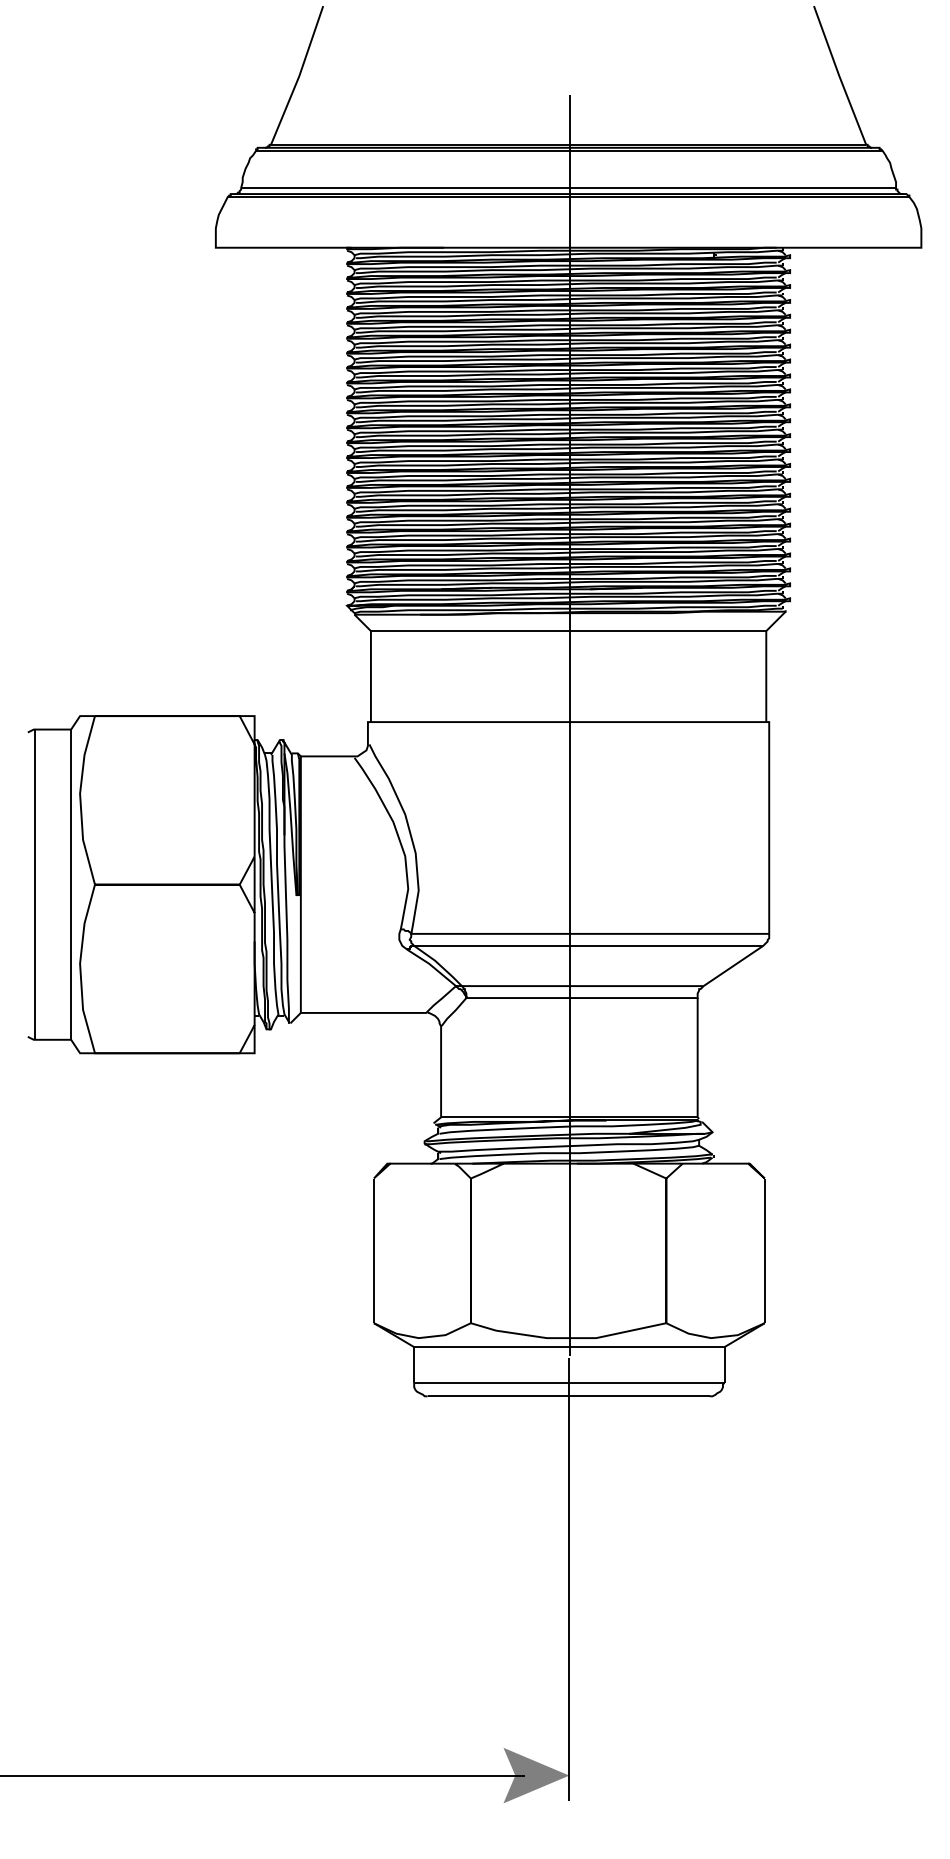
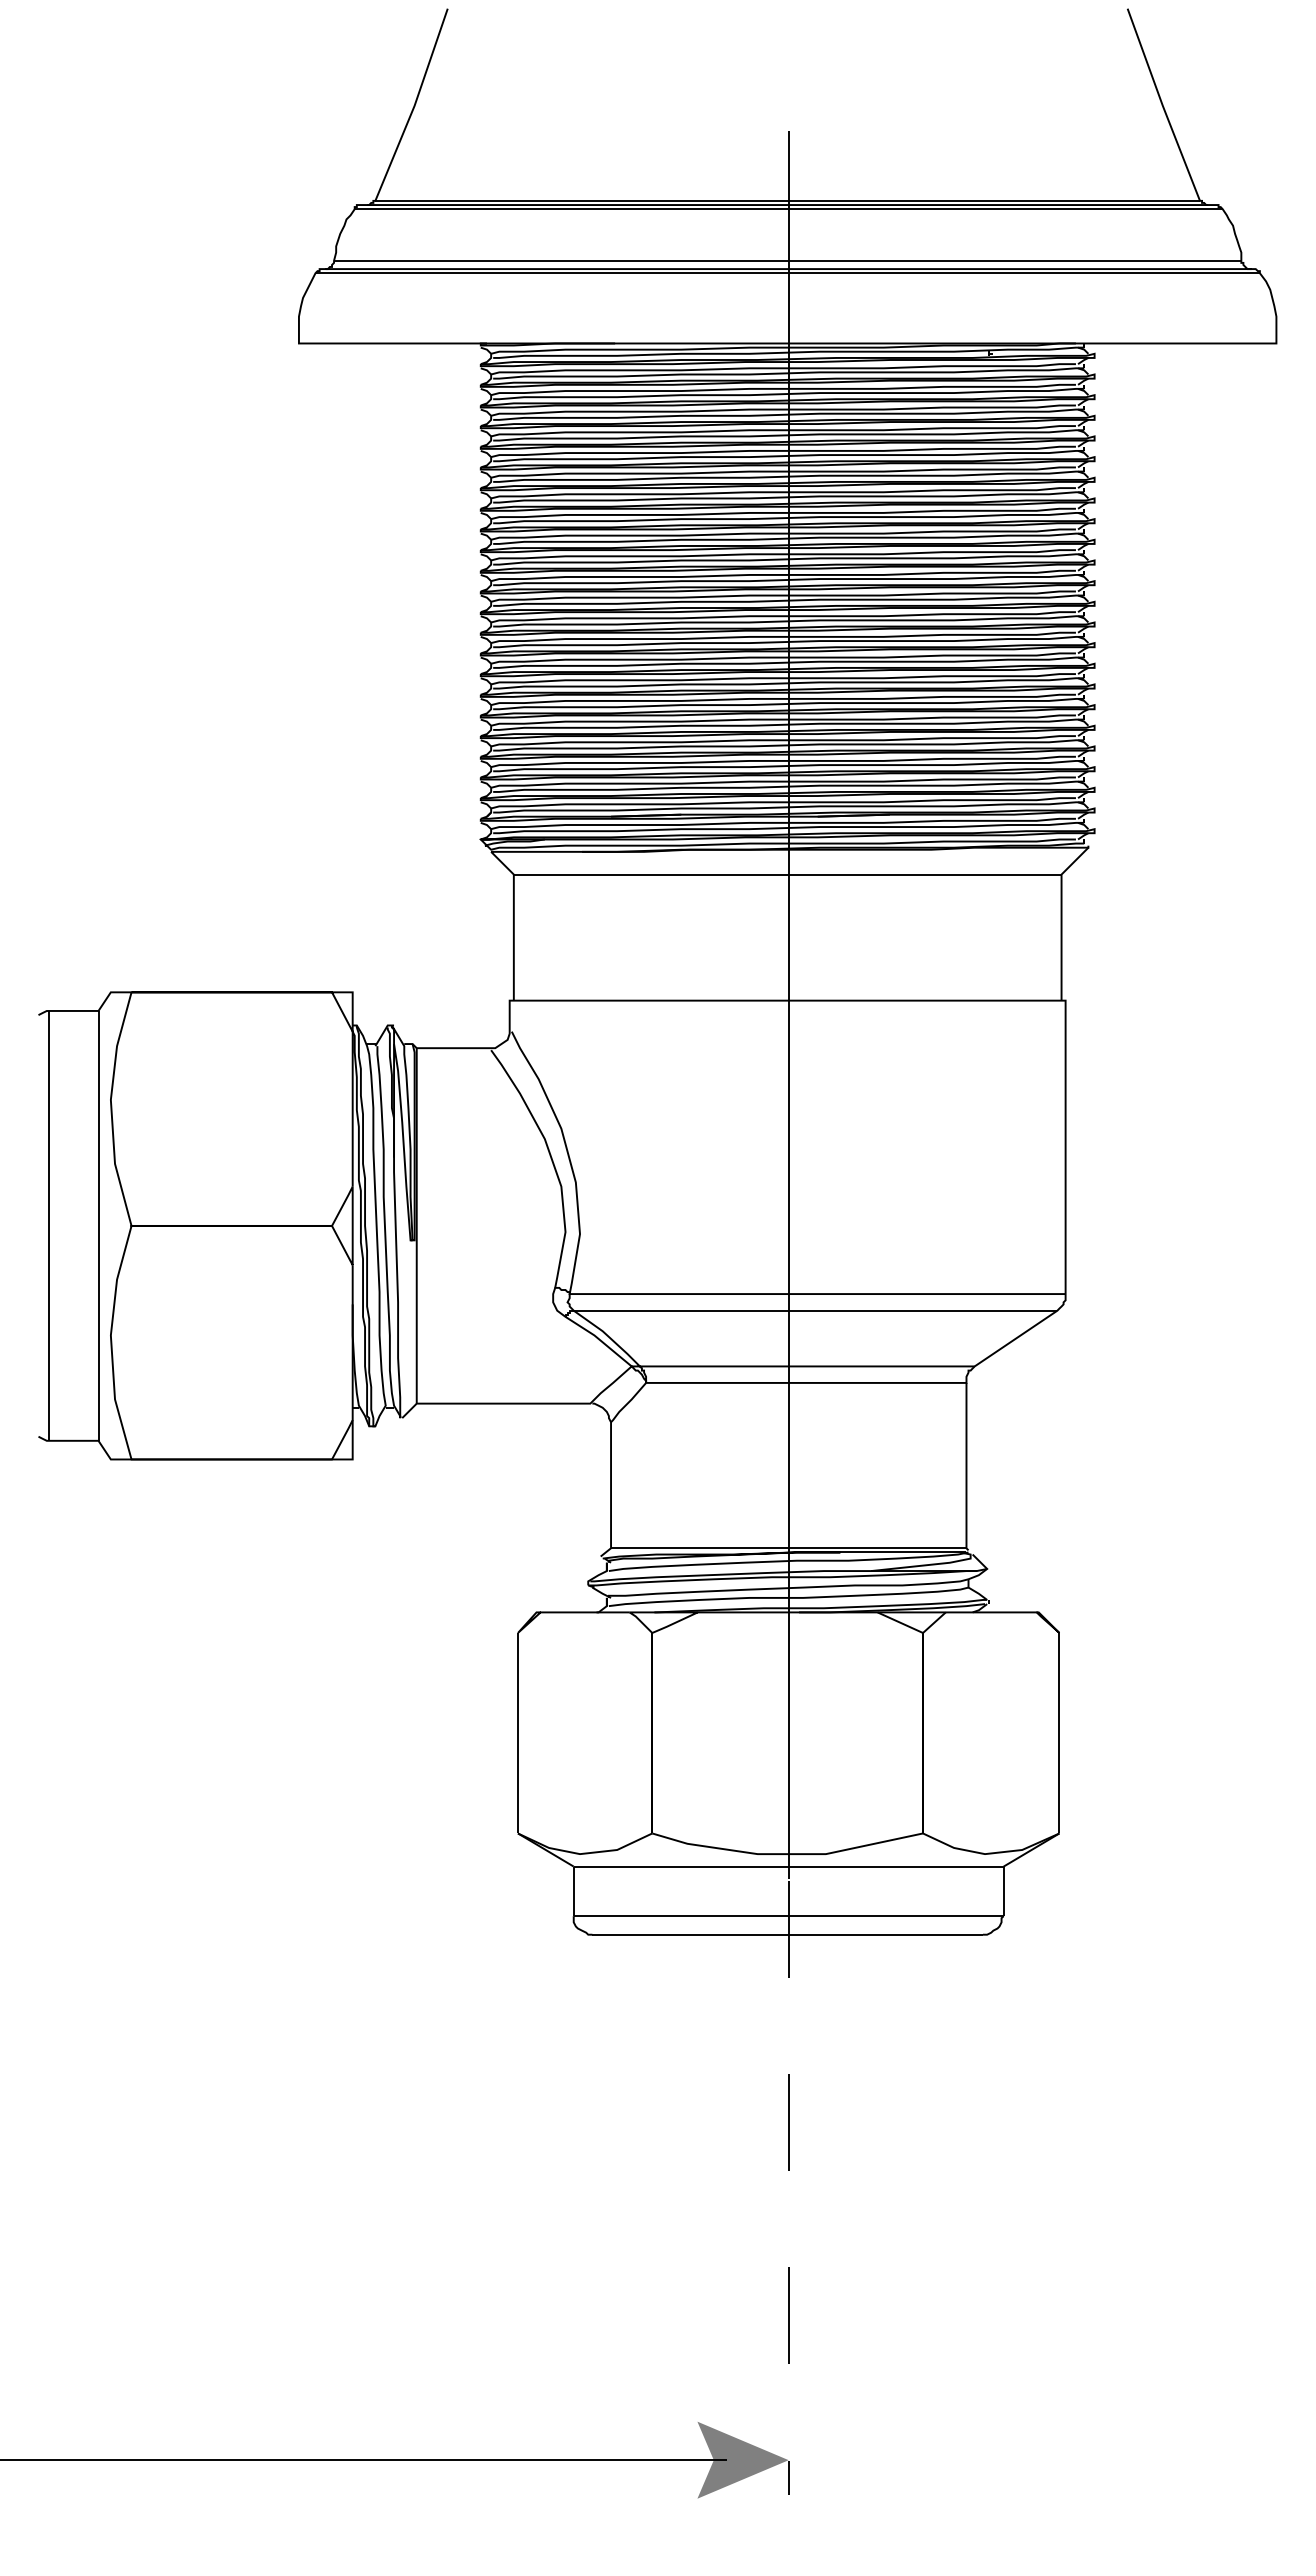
line: (569, 1578) -> (788, 2187), solid -> dashed

